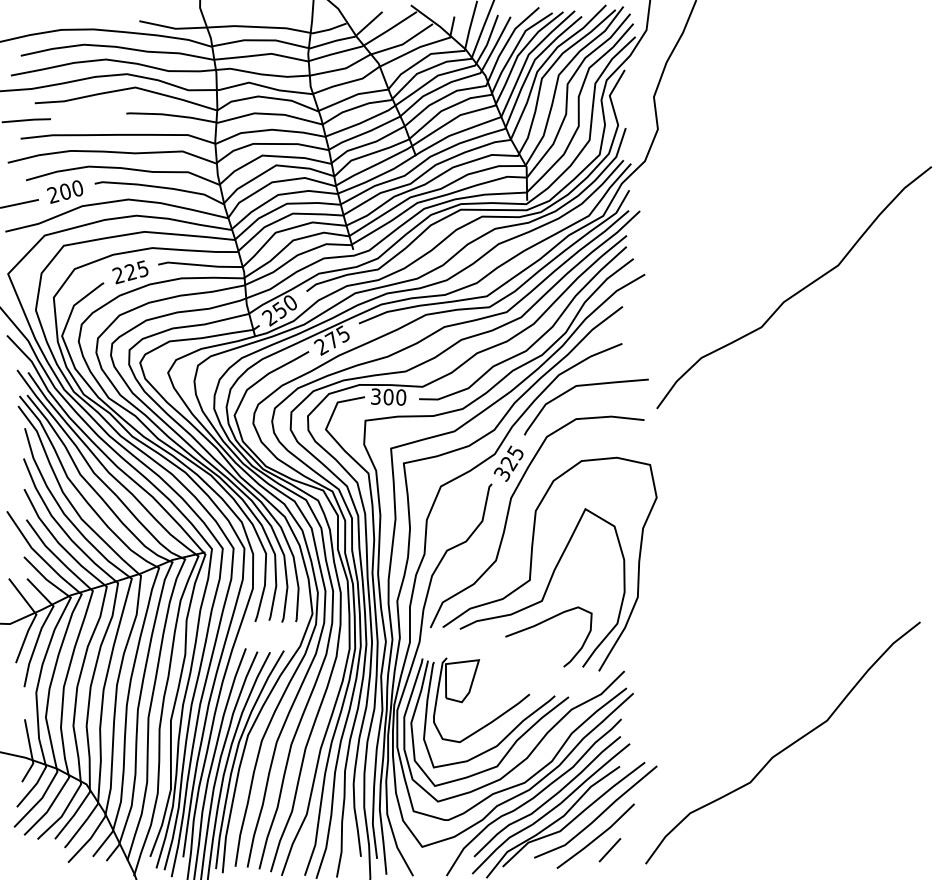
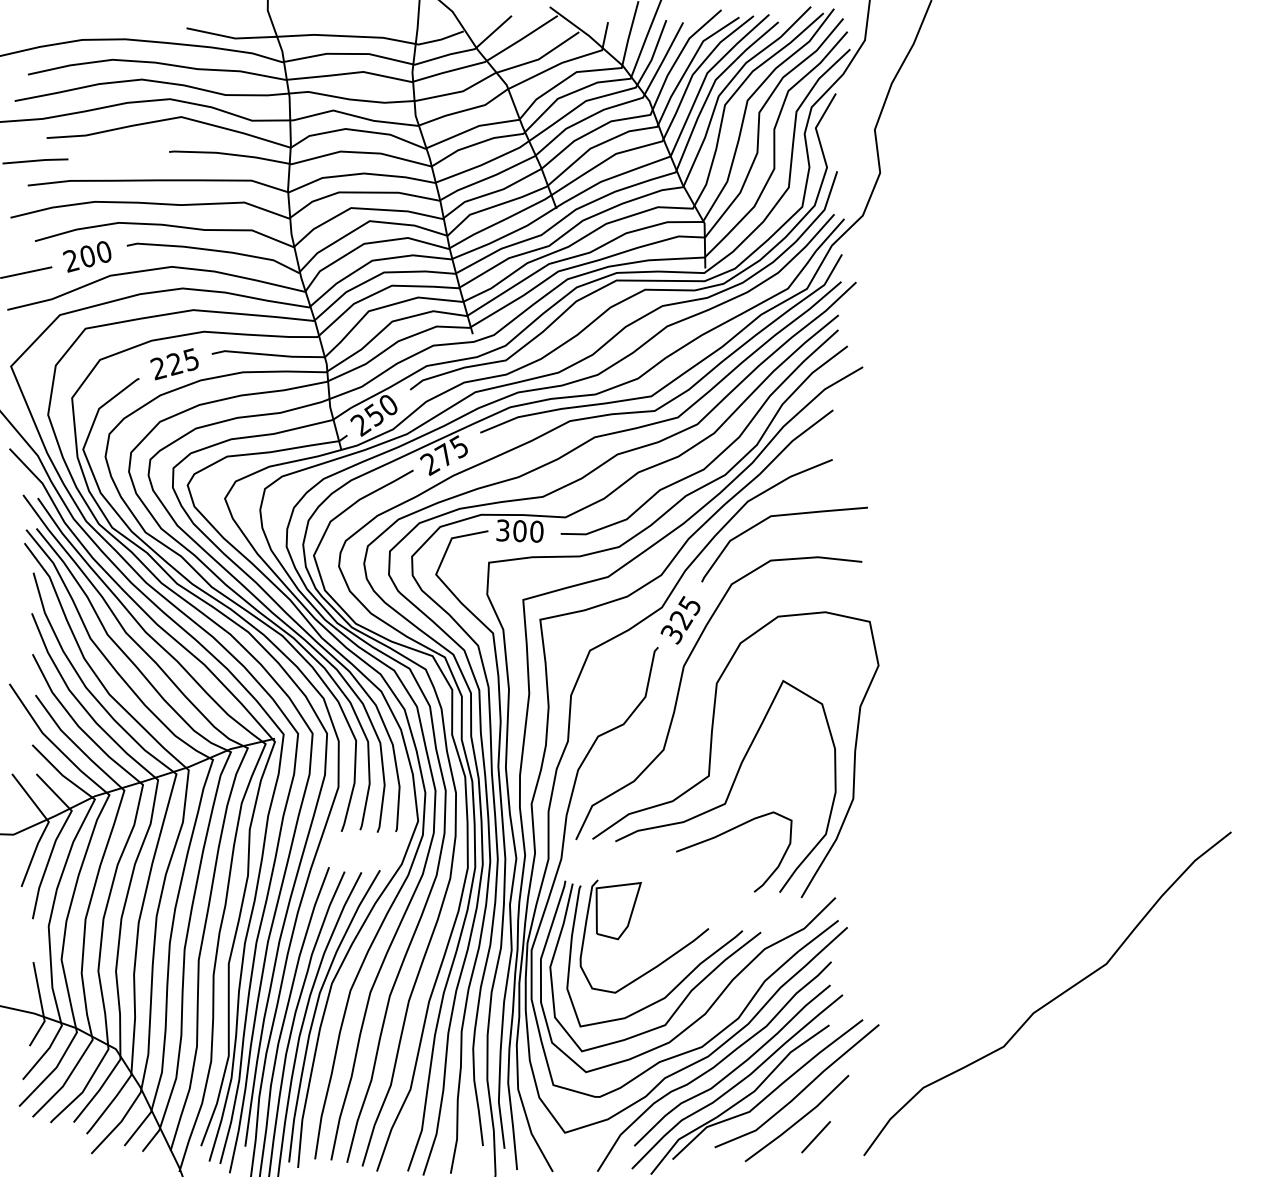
curve: (797, 291) -> (1066, 390), removed

